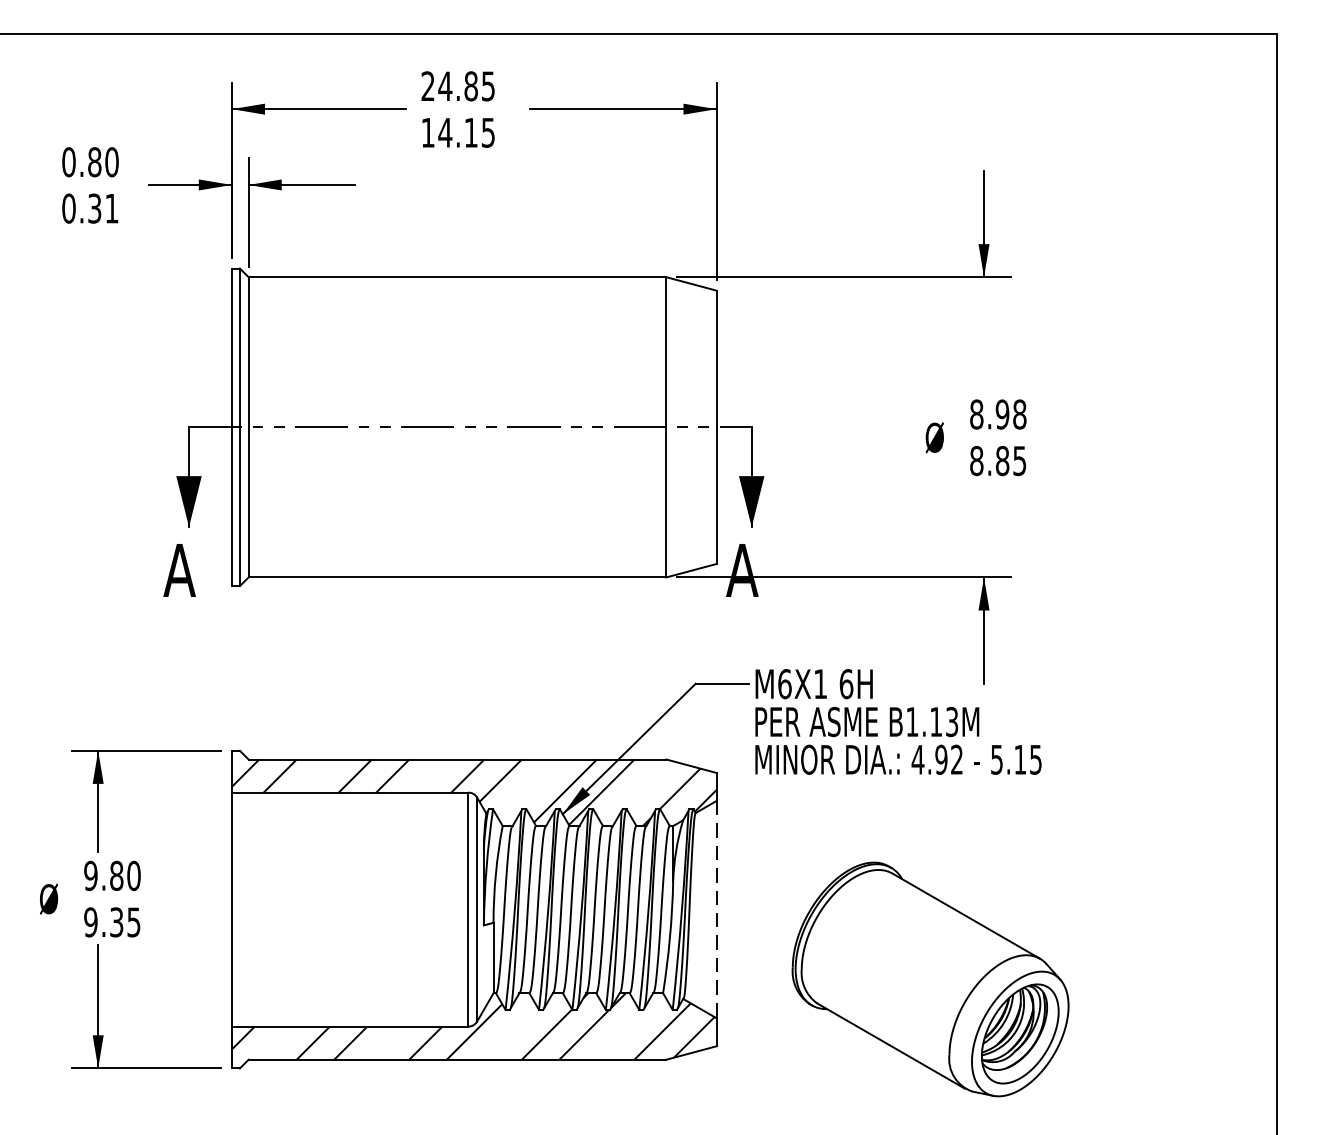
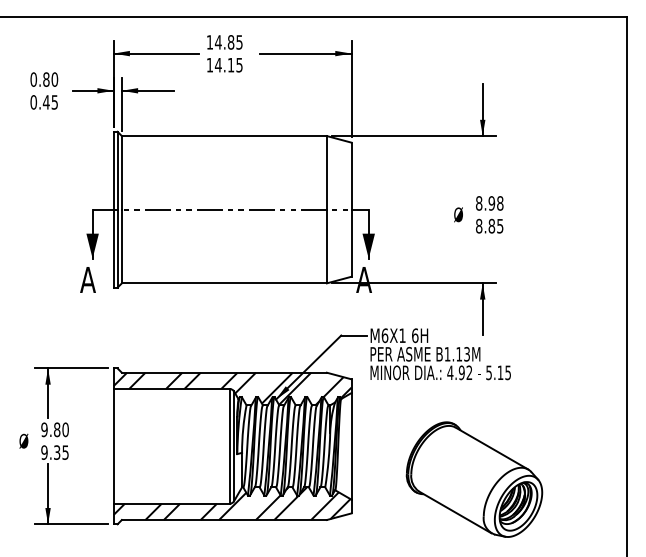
text: (427, 86) -> (209, 42), 24.85 -> 14.85
text: (101, 208) -> (49, 102), 0.31 -> 0.45
line: (716, 909) -> (351, 446), dashed -> solid
part: (930, 979) -> (474, 479), moved

